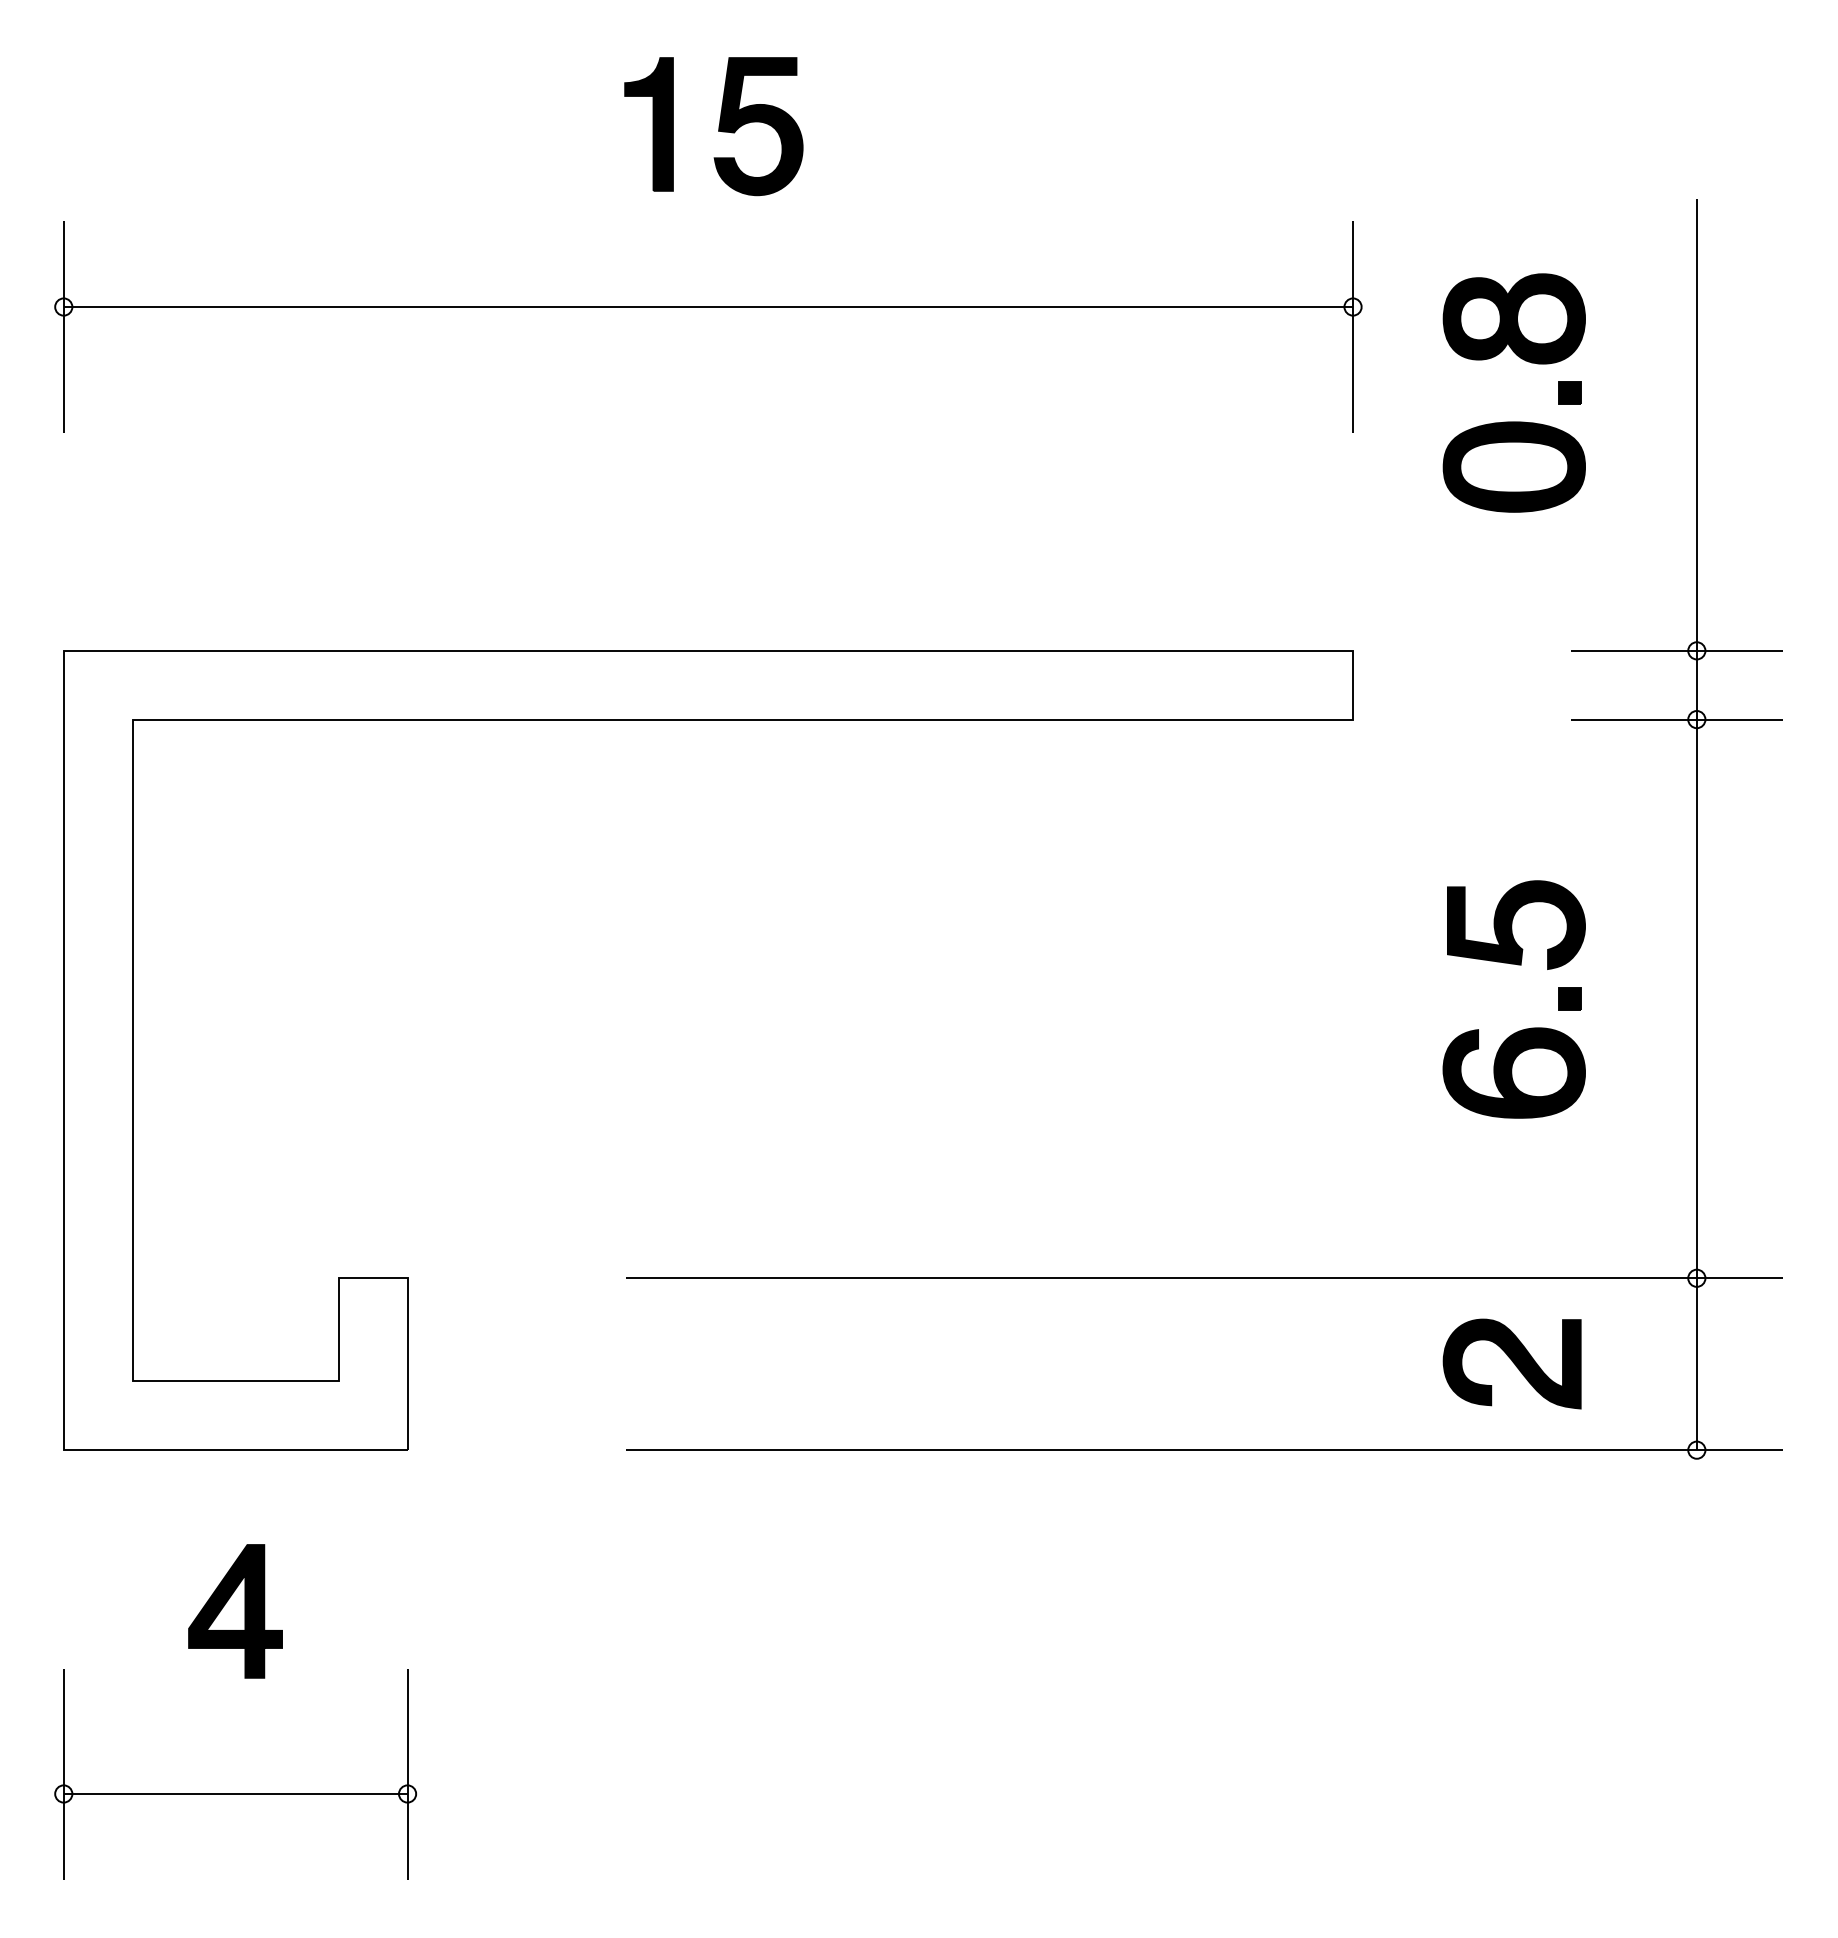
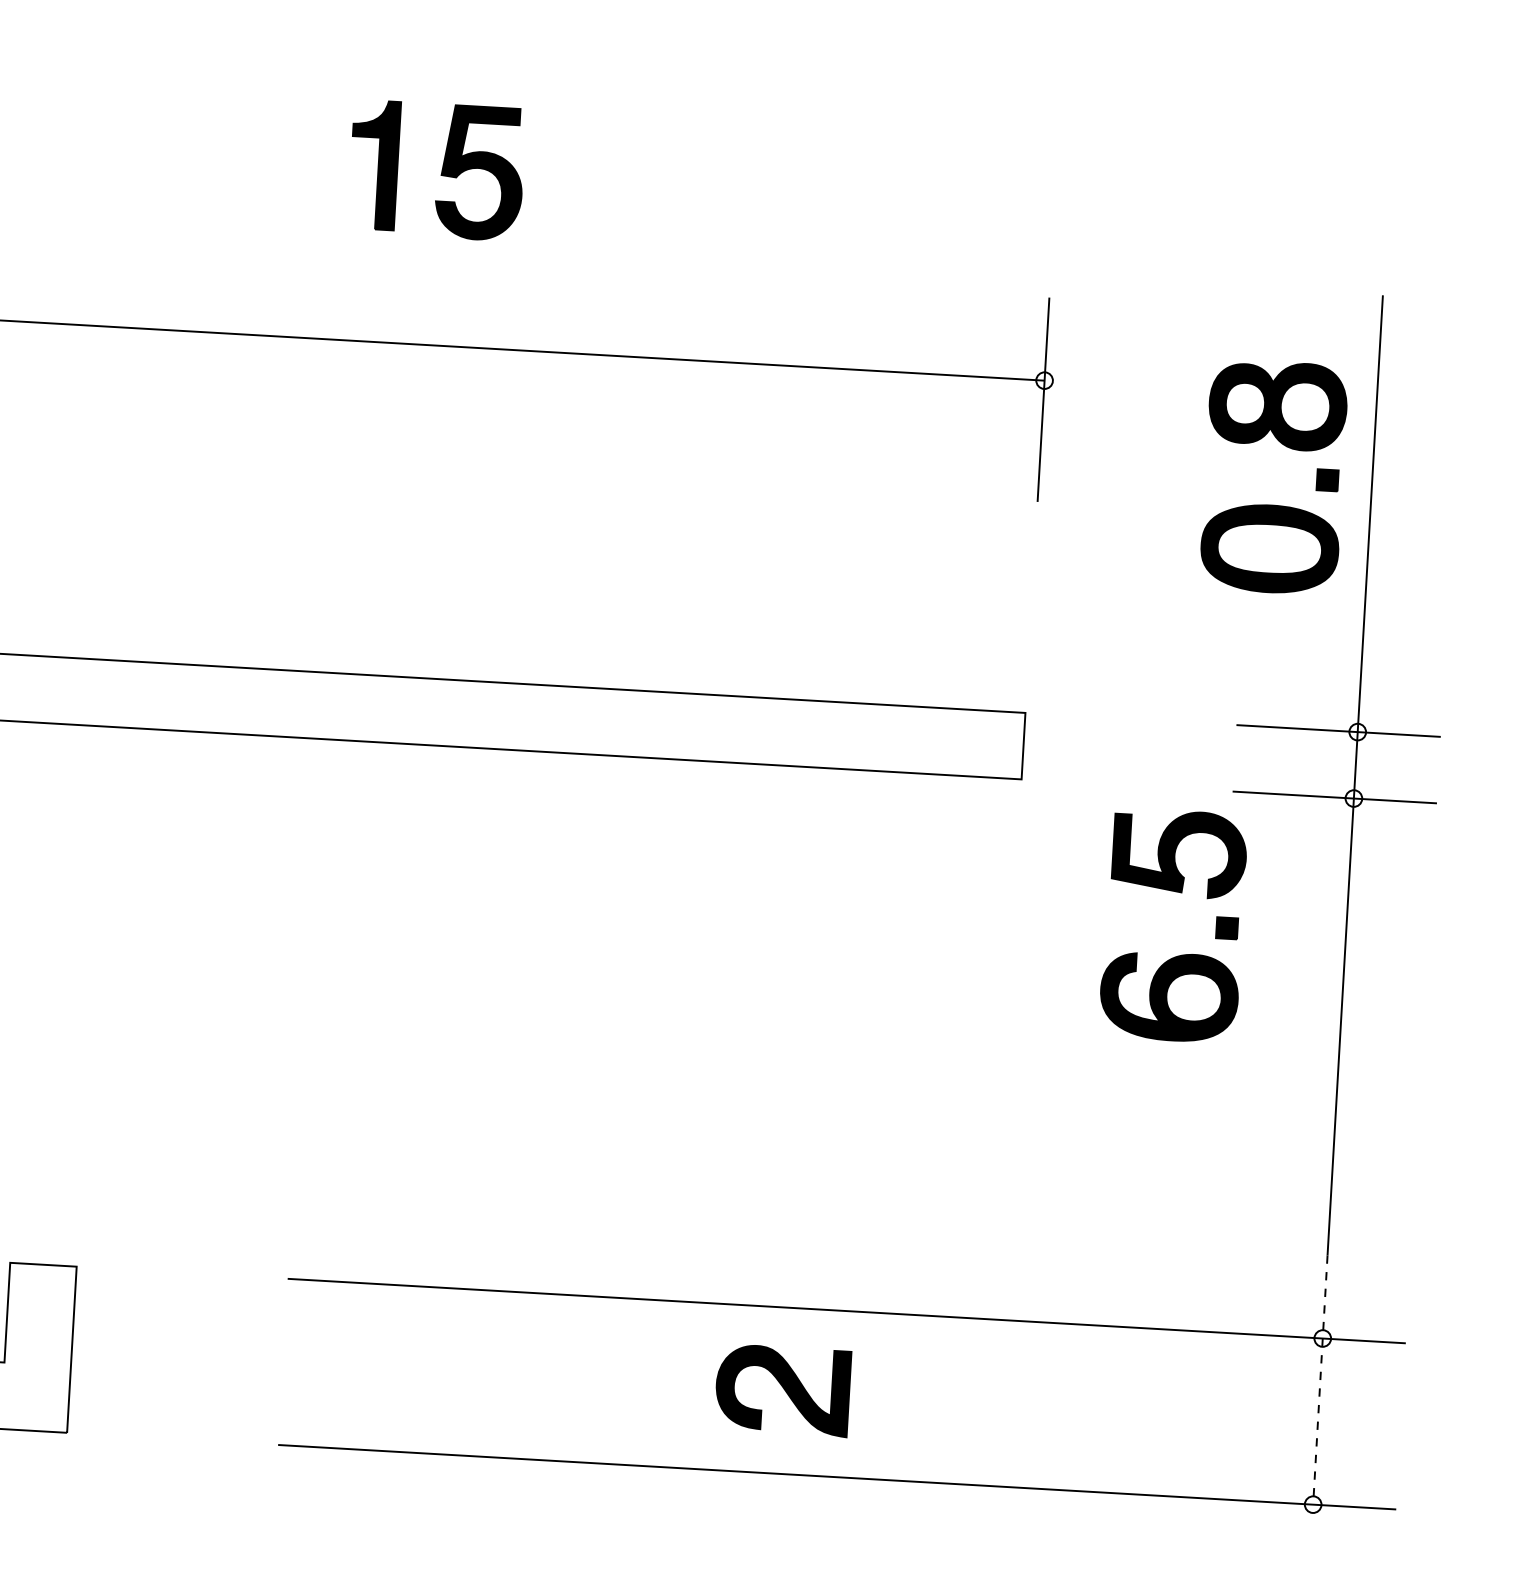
part: (1513, 421) -> (1271, 504), moved
part: (1522, 1029) -> (1179, 955), moved
line: (1696, 1321) -> (1320, 1380), solid -> dashed
part: (1511, 1363) -> (782, 1389), moved

